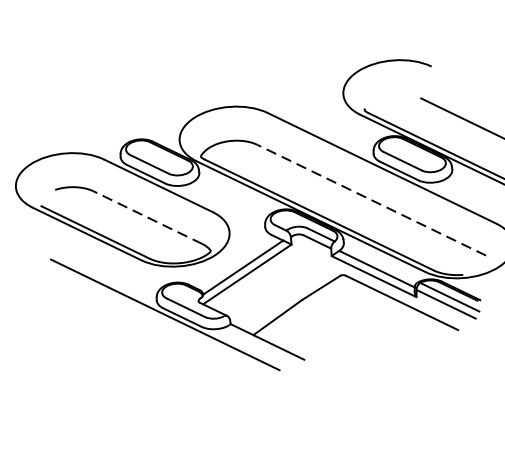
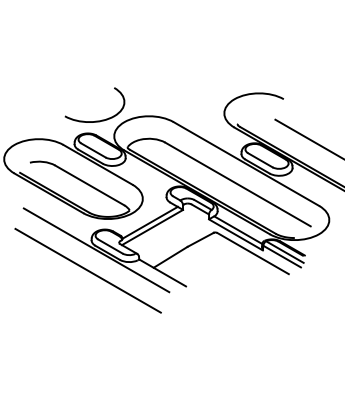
curve: (149, 119) -> (95, 120), added
line: (372, 200) -> (238, 184), dashed -> solid
line: (147, 217) -> (89, 185), dashed -> solid
line: (153, 346) -> (87, 270), added

